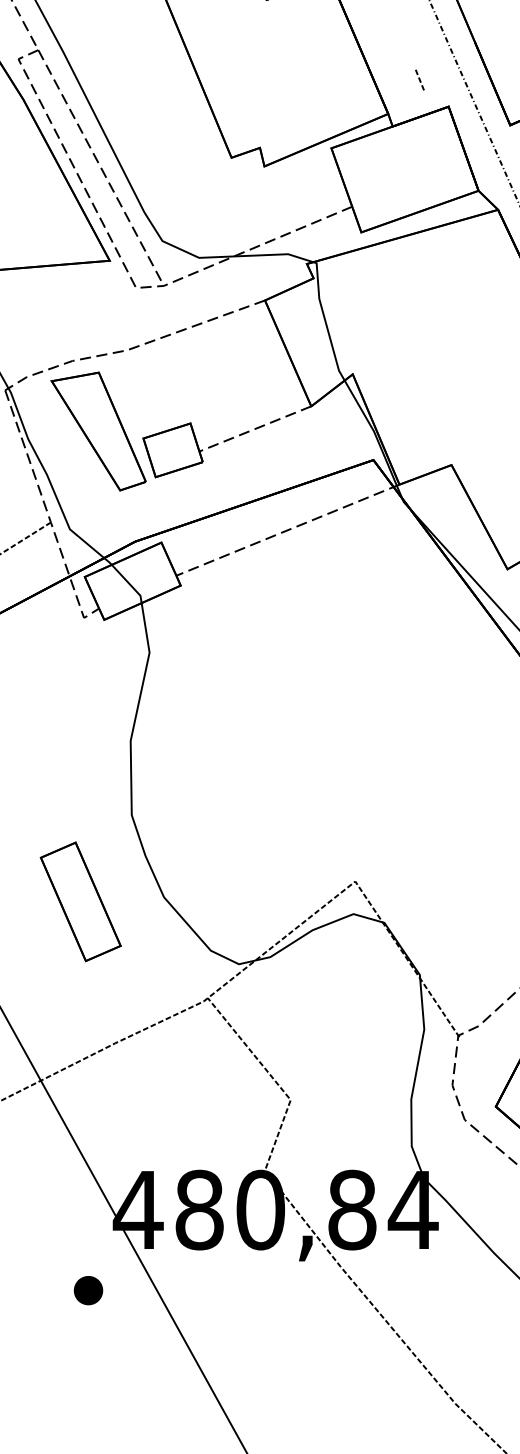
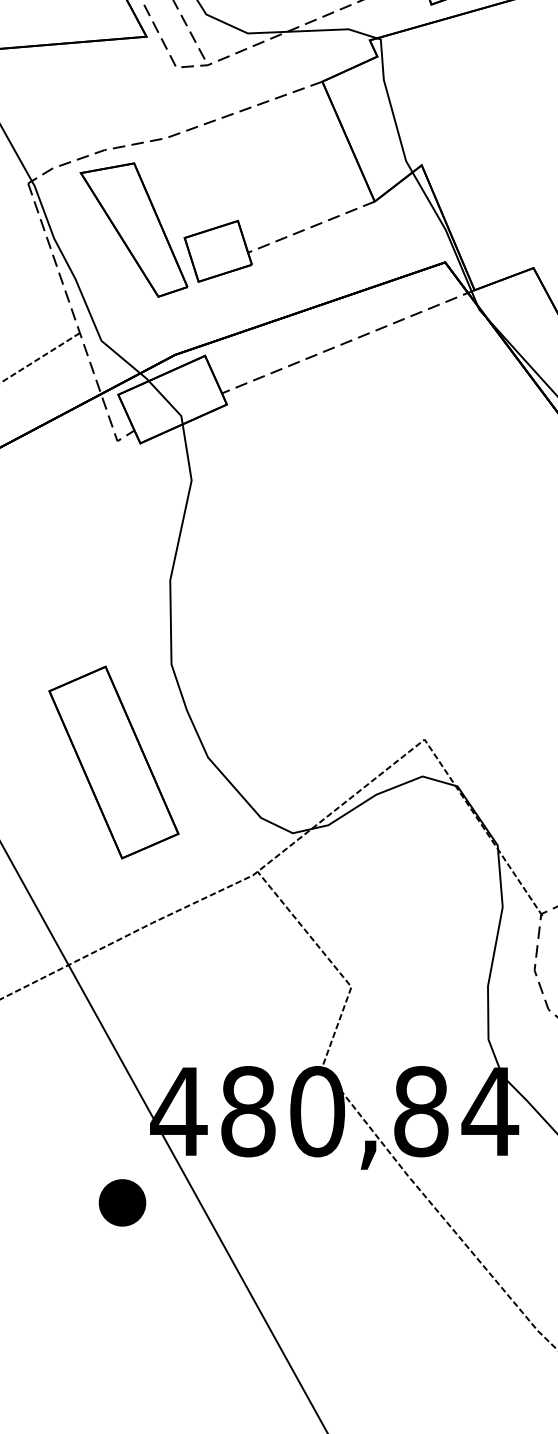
part: (80, 901) -> (113, 762), size x1.43
part: (88, 1290) -> (122, 1202), size x1.43

